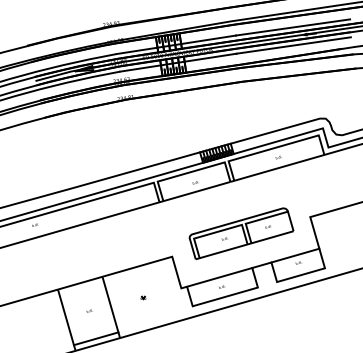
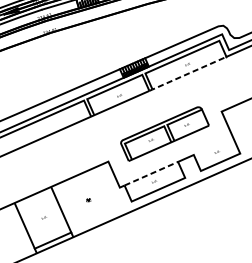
line: (277, 168) -> (187, 73), solid -> dashed
line: (295, 255) -> (213, 146), removed
line: (219, 277) -> (151, 173), solid -> dashed

